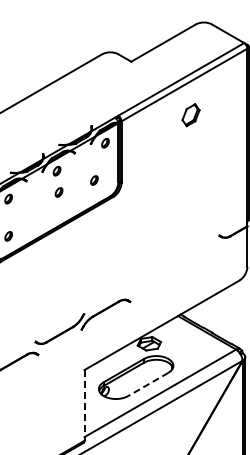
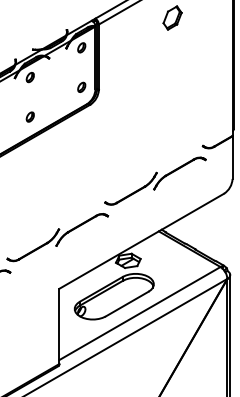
part: (94, 180) -> (81, 87), moved
part: (58, 192) -> (29, 117), moved
part: (174, 268) -> (155, 180), added
line: (147, 384) -> (126, 304), dashed -> solid
line: (84, 405) -> (59, 326), dashed -> solid

